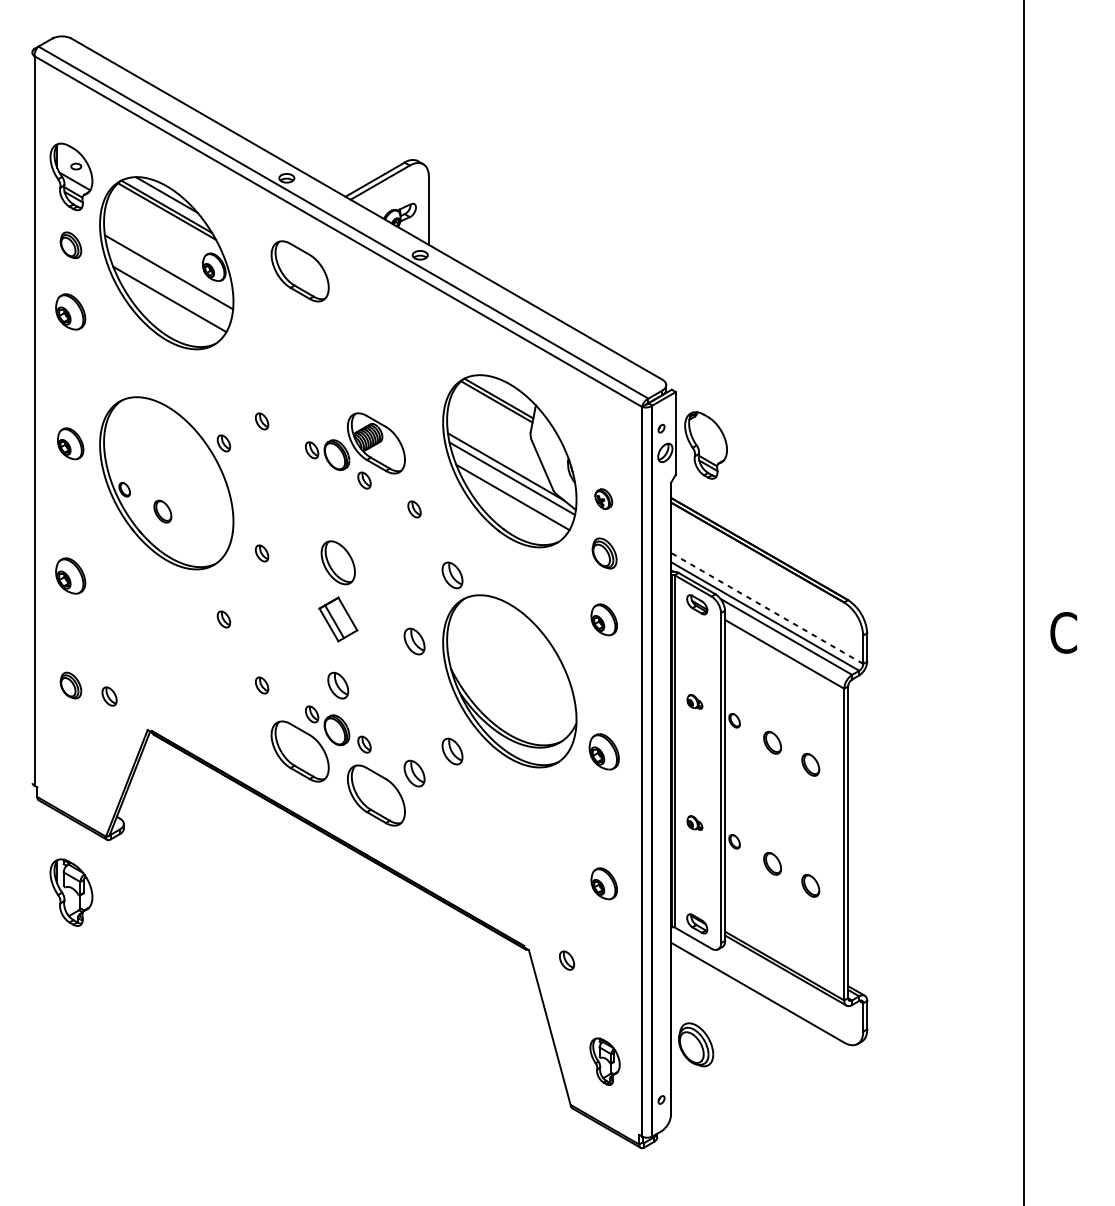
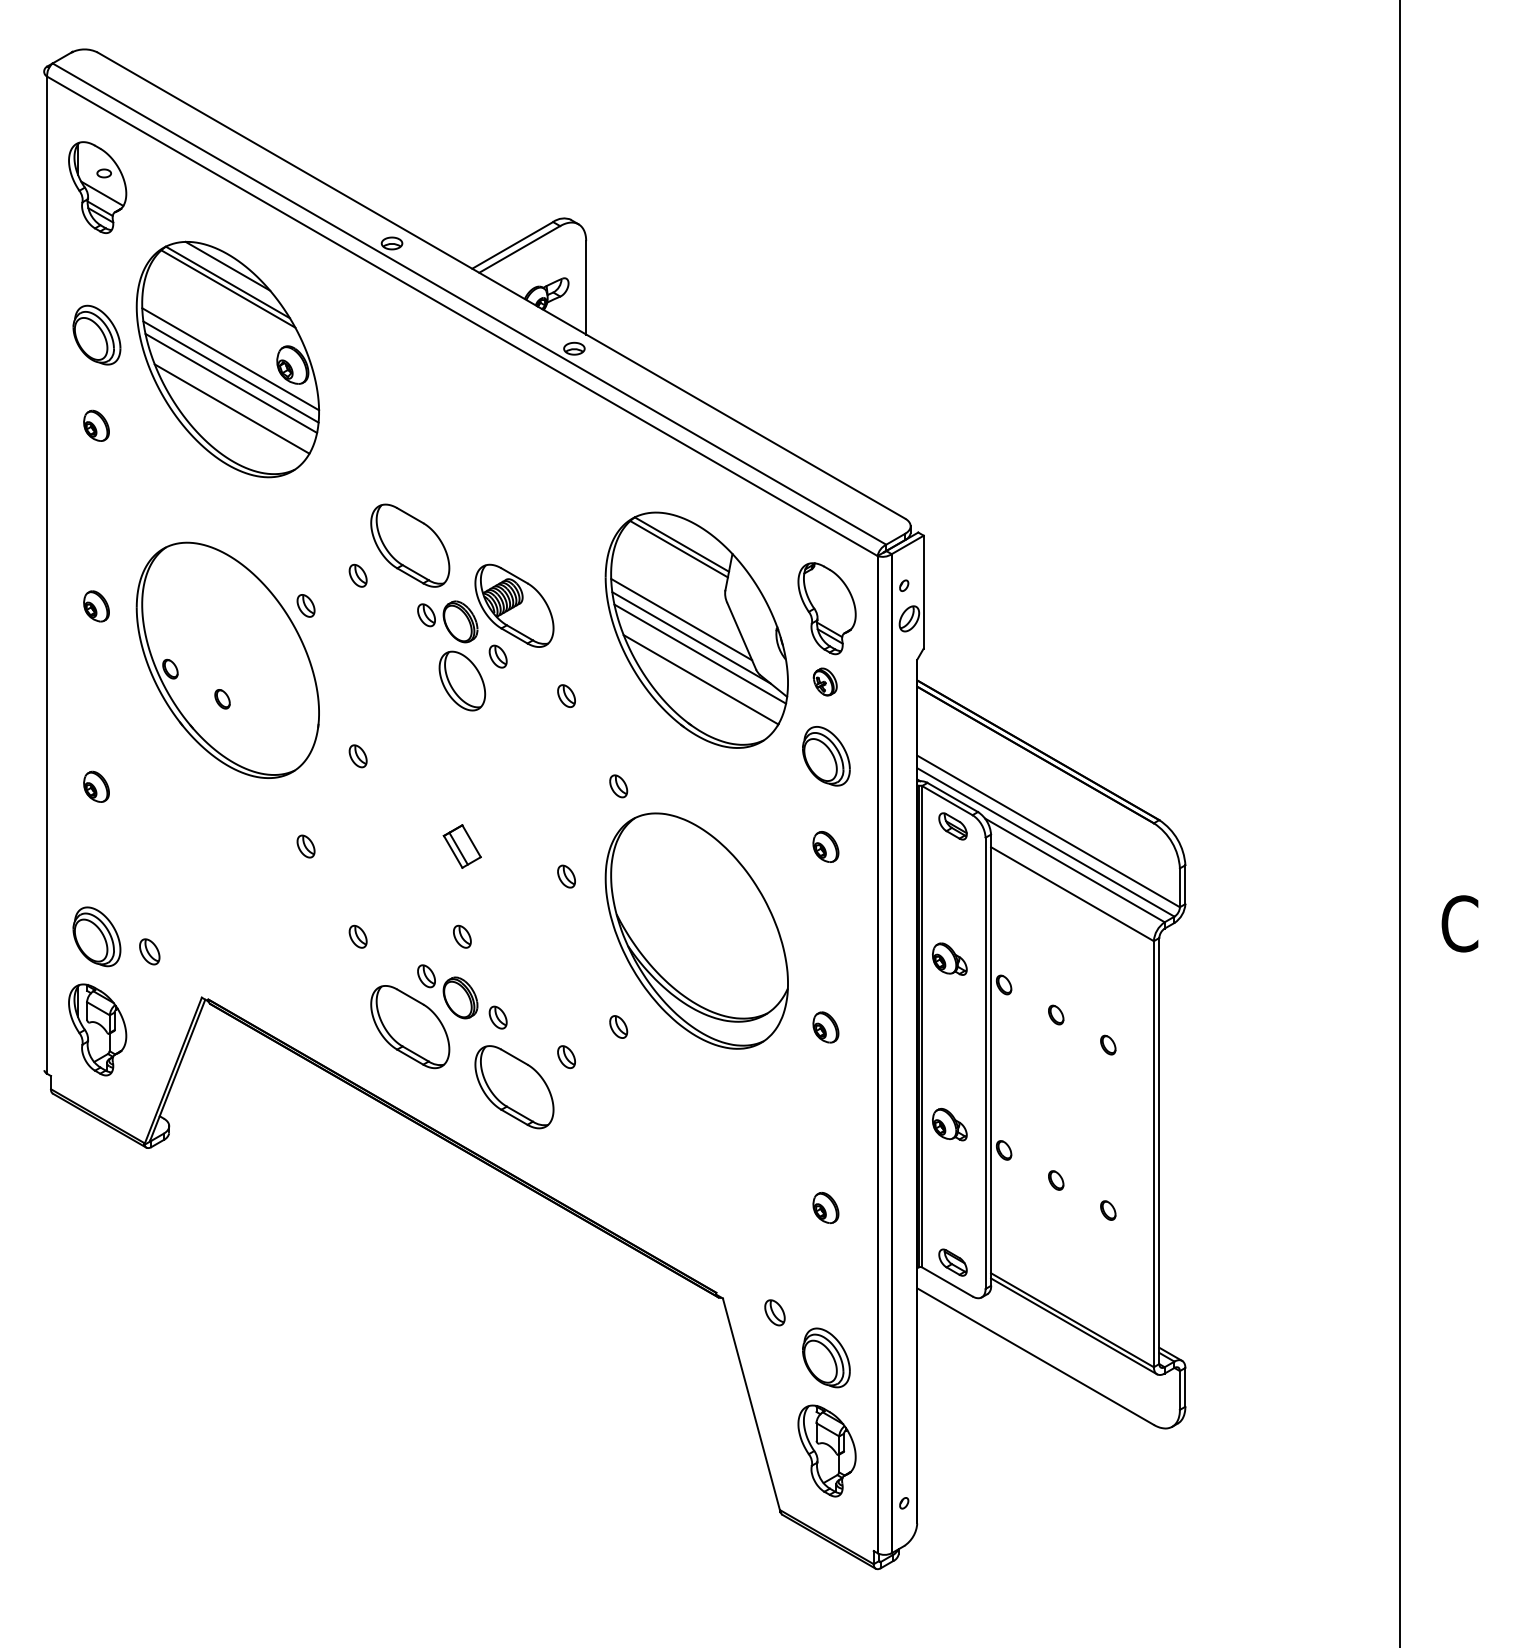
part: (71, 176) -> (97, 187), moved
part: (70, 244) -> (96, 334), size x1.67
line: (168, 263) -> (230, 359), added
part: (300, 271) -> (410, 545), moved
line: (169, 279) -> (231, 382), added
part: (70, 311) -> (96, 425), size x0.62
part: (70, 443) -> (96, 606), size x0.71
part: (705, 445) -> (826, 608), moved
line: (498, 453) -> (681, 619), added
part: (162, 511) -> (222, 699), size x0.62
part: (604, 553) -> (826, 756), size x1.43
part: (338, 562) -> (462, 680), moved
part: (70, 575) -> (96, 786), size x0.62
part: (452, 575) -> (618, 786), size x0.62
line: (767, 608) -> (1048, 831), dashed -> solid
part: (337, 619) -> (461, 846), size x0.71
part: (603, 619) -> (825, 846), size x0.71
text: (1063, 632) -> (1459, 923), moved
part: (414, 641) -> (566, 876), size x0.62
part: (70, 685) -> (96, 936), size x1.67
part: (338, 685) -> (462, 936), size x0.62
part: (694, 701) -> (949, 958), size x1.67
part: (772, 742) -> (1056, 1014), size x0.62
part: (452, 751) -> (618, 1026), size x0.62
part: (603, 751) -> (825, 1027), size x0.62
part: (810, 764) -> (1108, 1044), size x0.62
part: (414, 773) -> (566, 1056), size x0.62
part: (694, 822) -> (949, 1124), size x1.67
part: (772, 863) -> (1056, 1180), size x0.62
part: (603, 884) -> (825, 1208), size x0.71
part: (810, 885) -> (1108, 1210), size x0.62
part: (71, 892) -> (97, 1029), moved
part: (696, 1044) -> (826, 1357), moved
part: (604, 1061) -> (826, 1450), size x1.43

